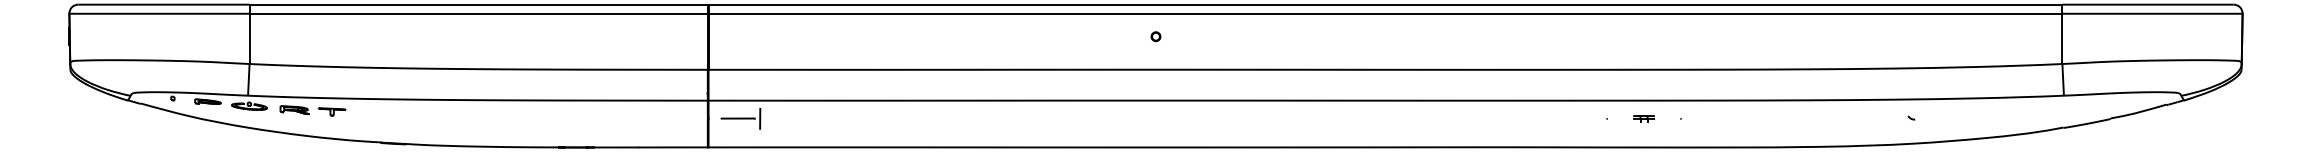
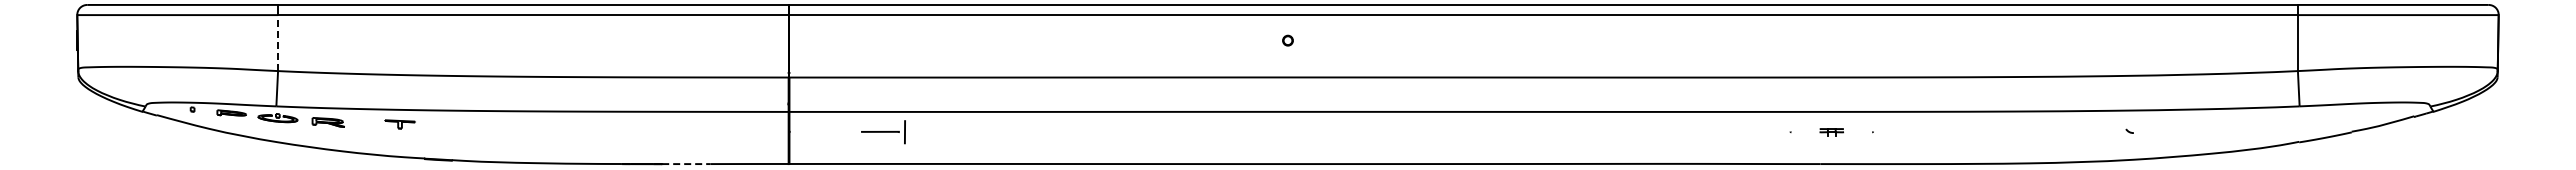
line: (249, 39) -> (278, 43), solid -> dashed
part: (331, 111) -> (399, 124), moved
part: (740, 119) -> (883, 132), moved
line: (616, 147) -> (686, 164), solid -> dashed

